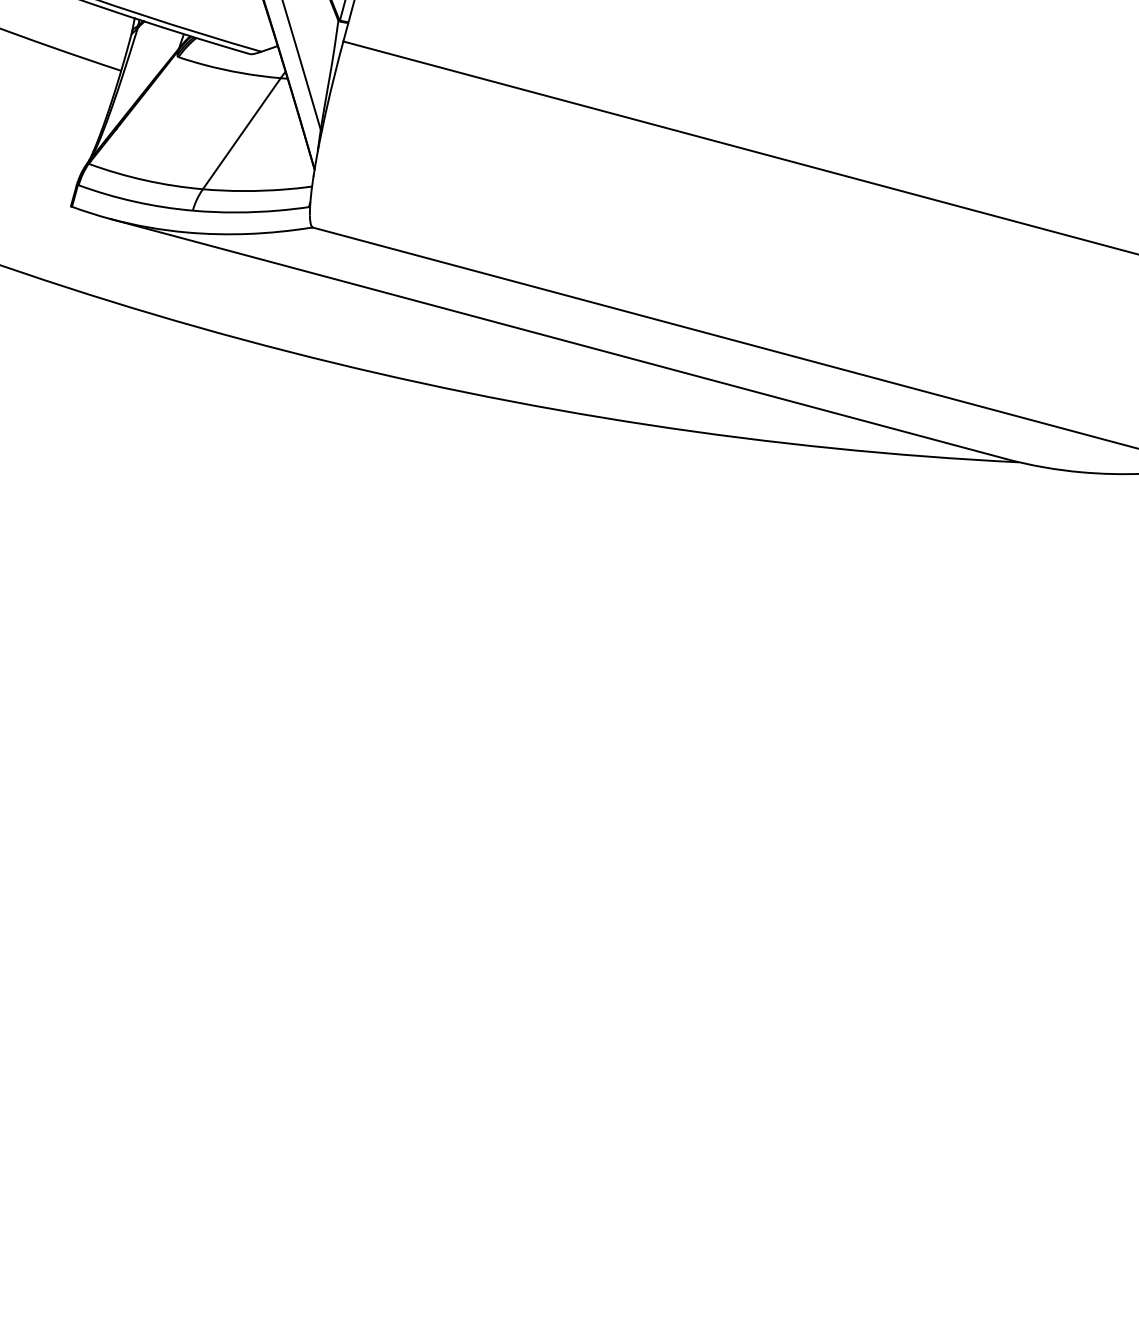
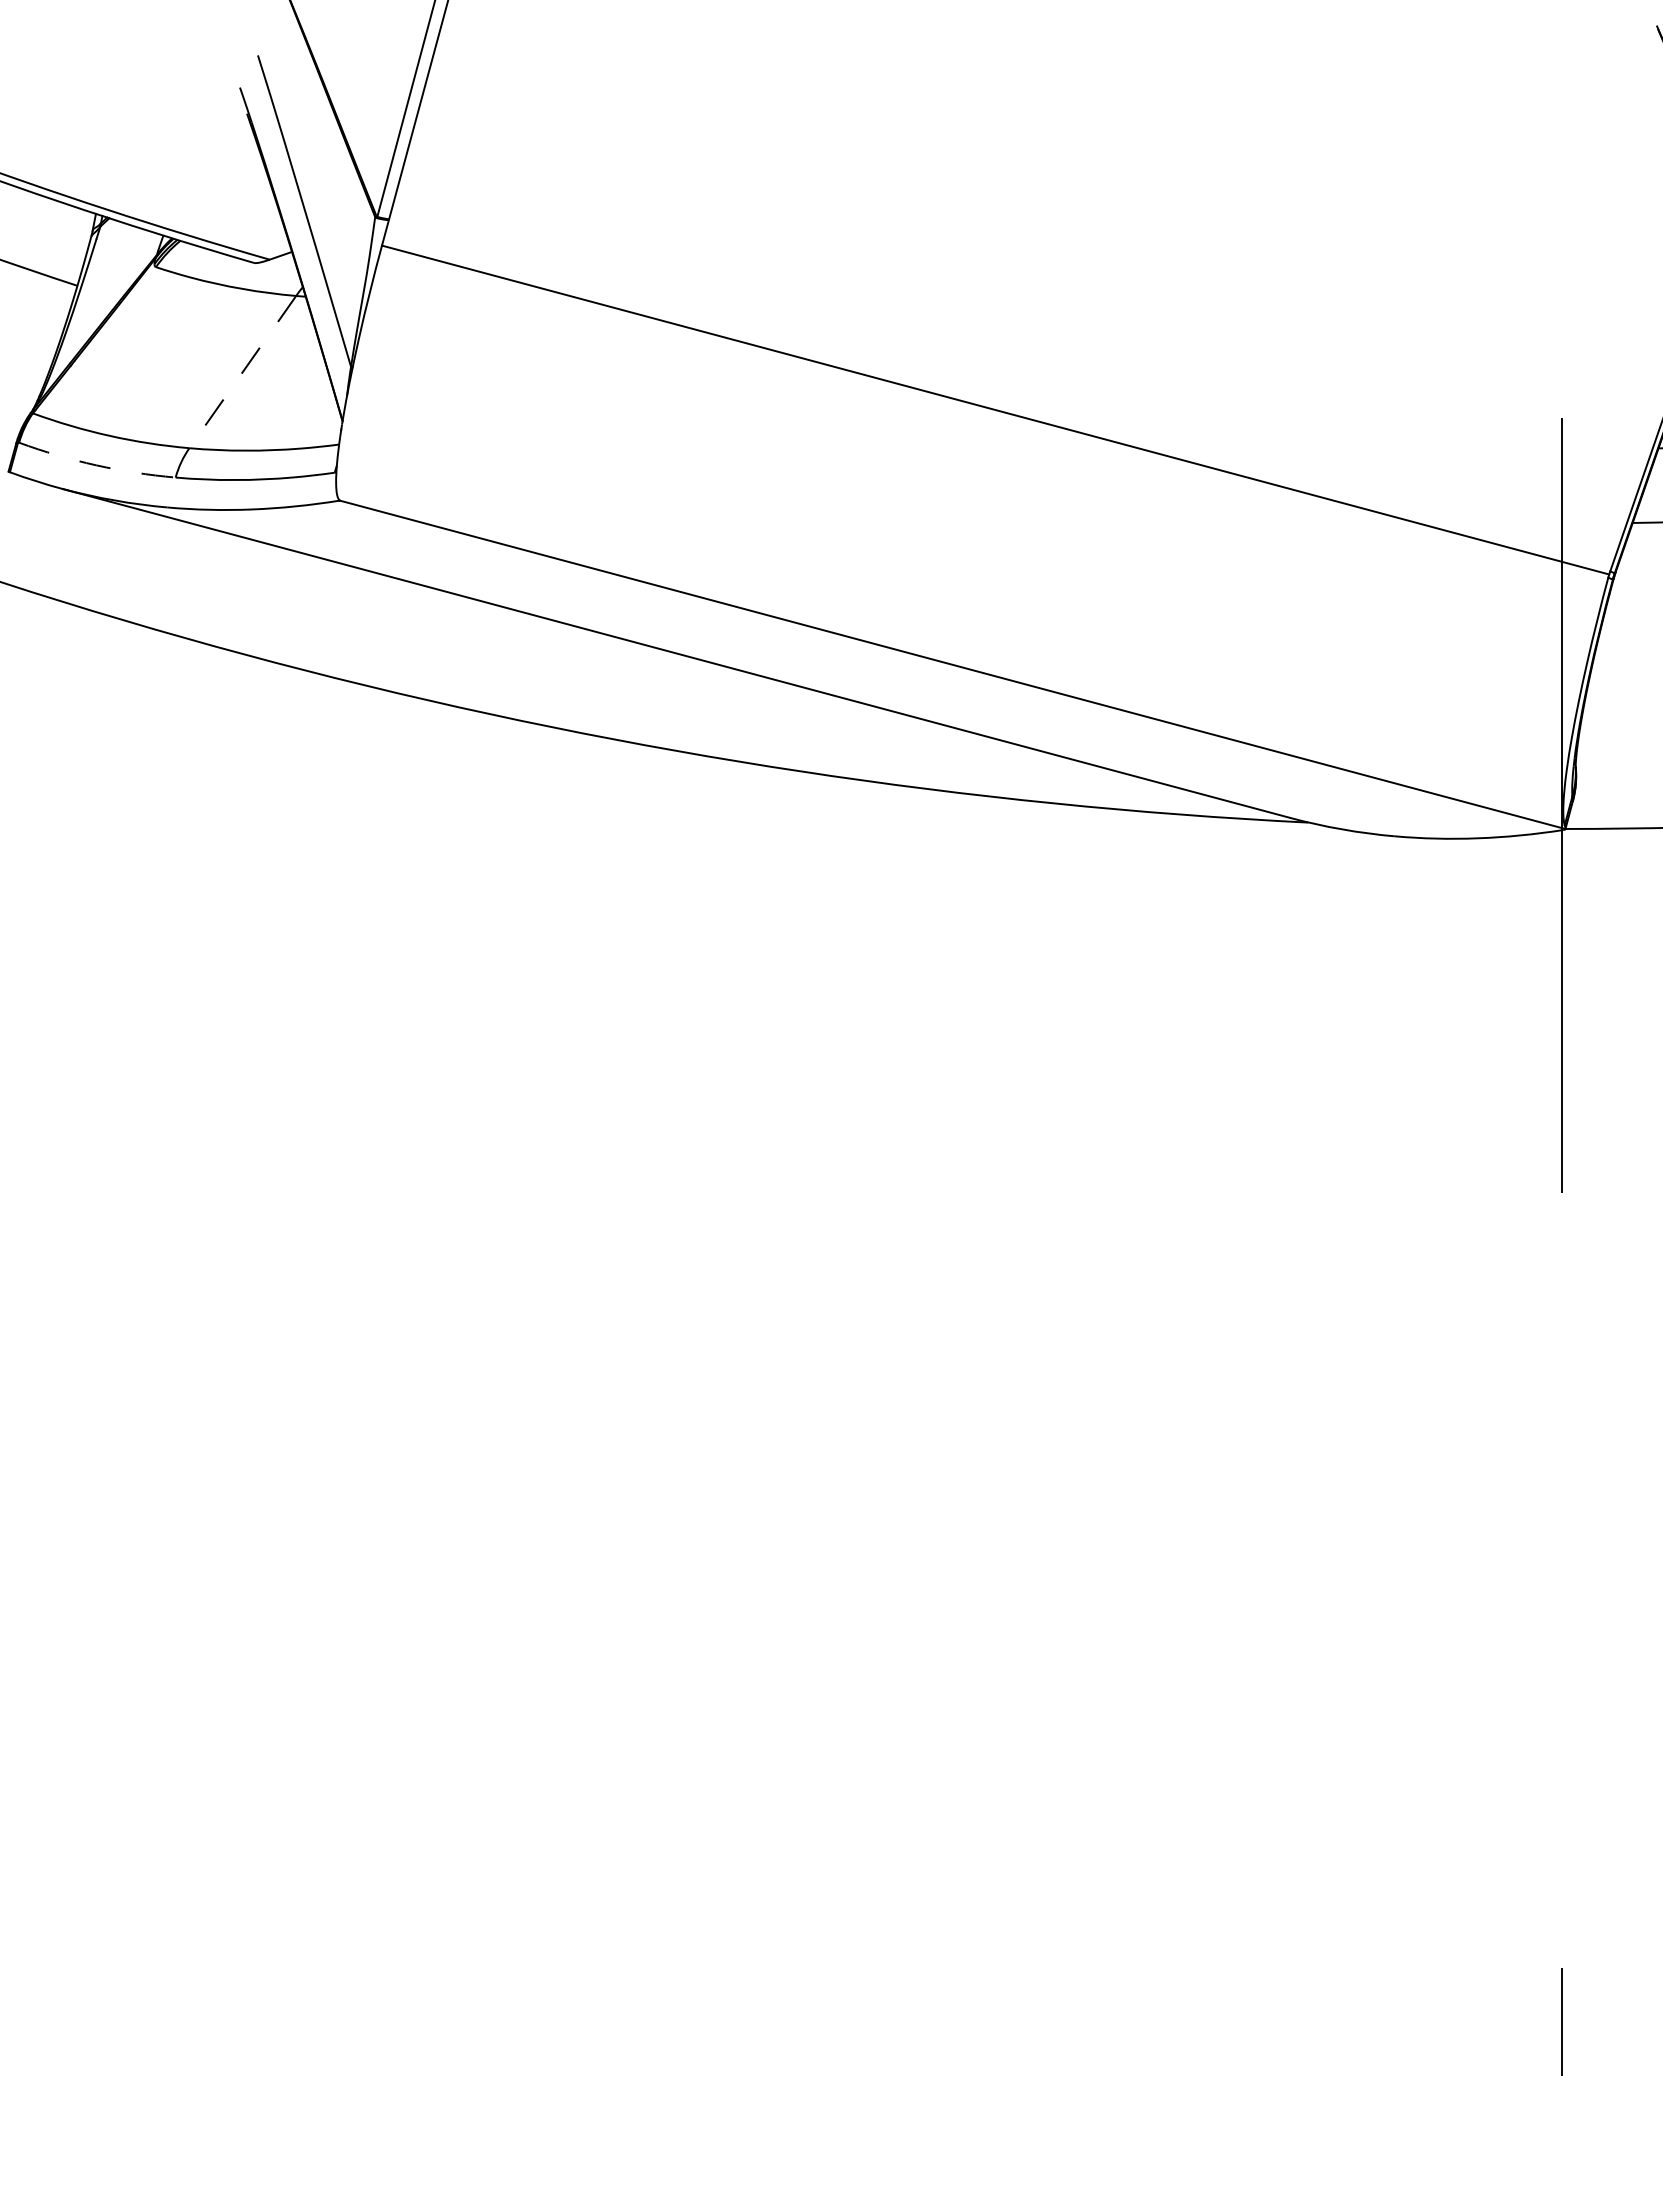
line: (241, 134) -> (242, 372), solid -> dashed
arc: (135, 201) -> (96, 465), solid -> dashed

